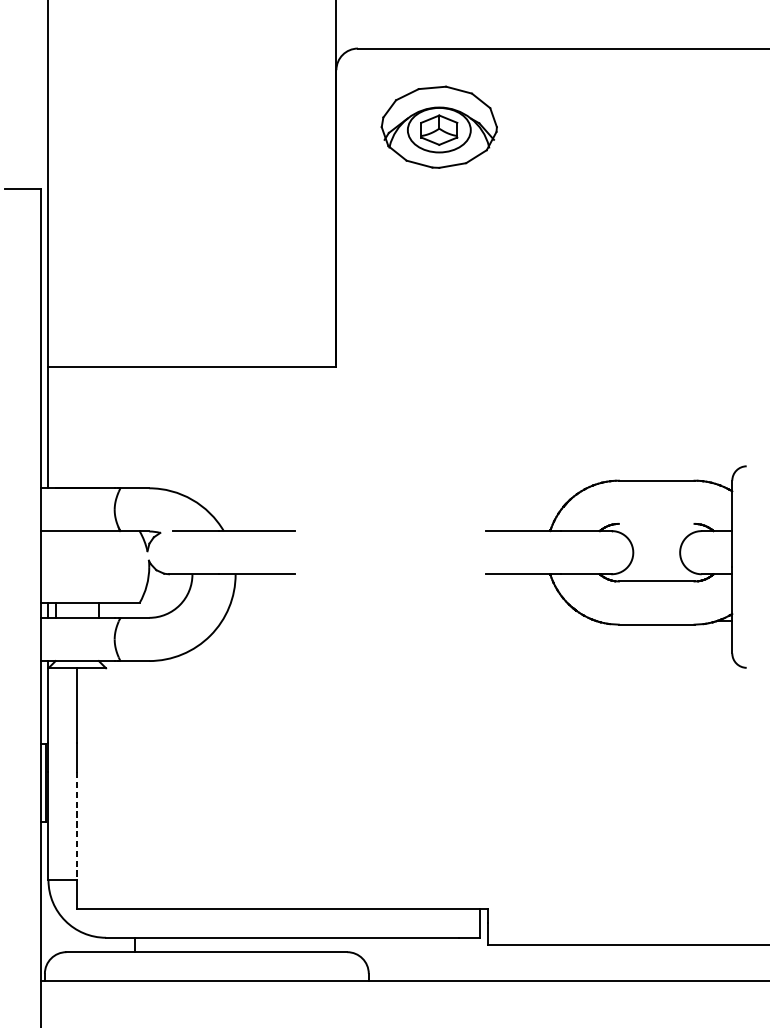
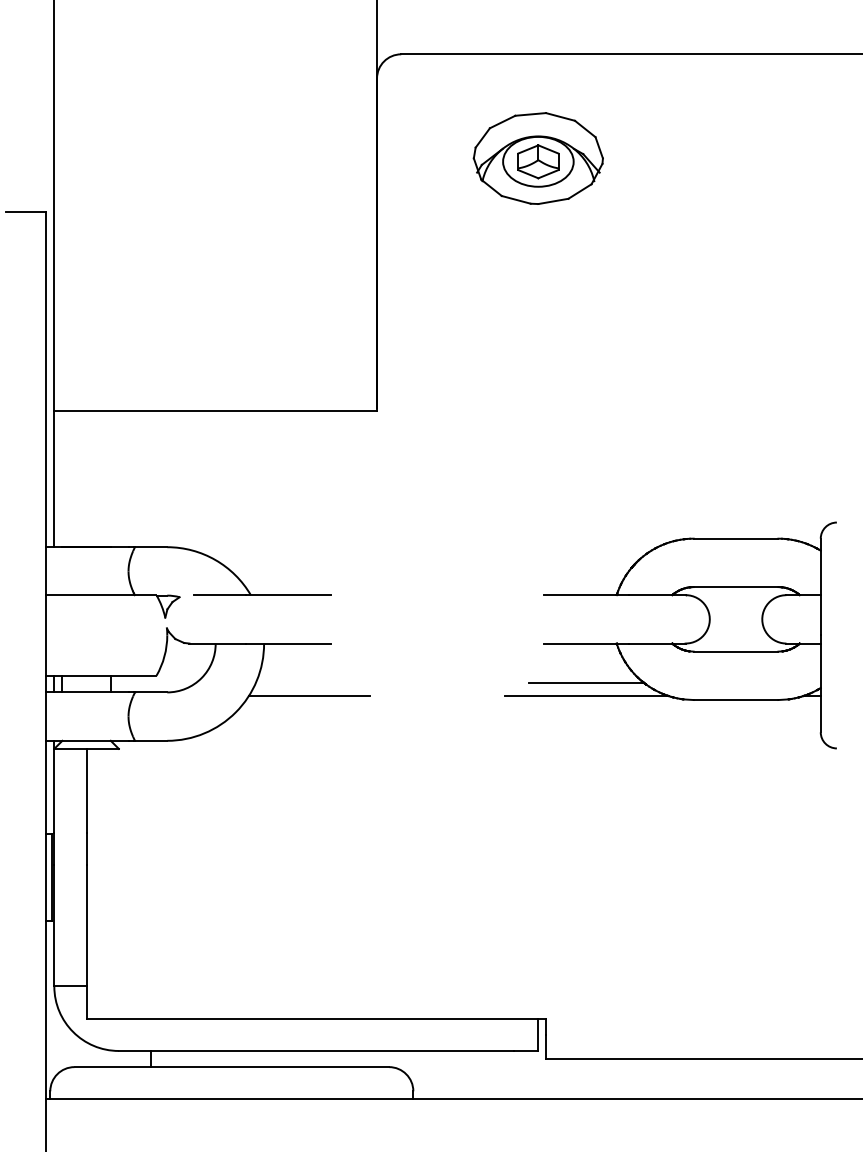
part: (438, 127) -> (537, 158), moved
line: (656, 524) -> (735, 587), added
line: (523, 609) -> (586, 683), added
line: (276, 621) -> (309, 696), added
line: (523, 621) -> (586, 696), added
line: (77, 825) -> (86, 925), dashed -> solid

